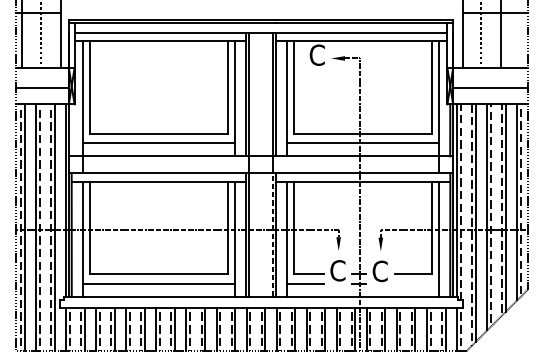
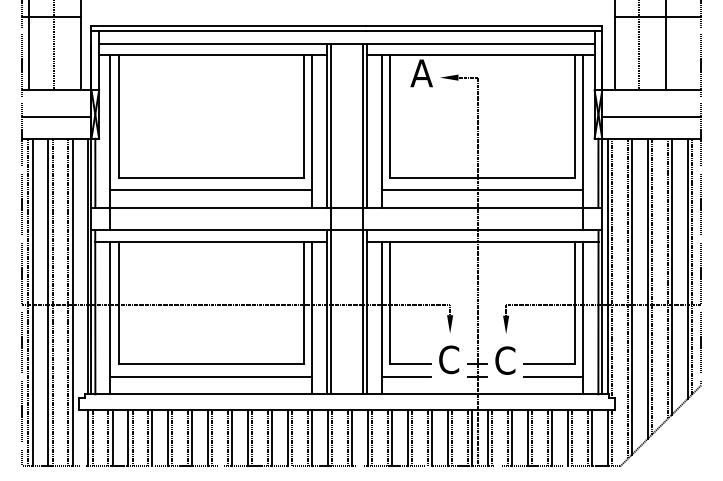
text: (317, 55) -> (421, 73), C -> A
line: (71, 129) -> (95, 172), added
line: (272, 235) -> (362, 312), dashed -> solid
line: (416, 283) -> (553, 376), added

